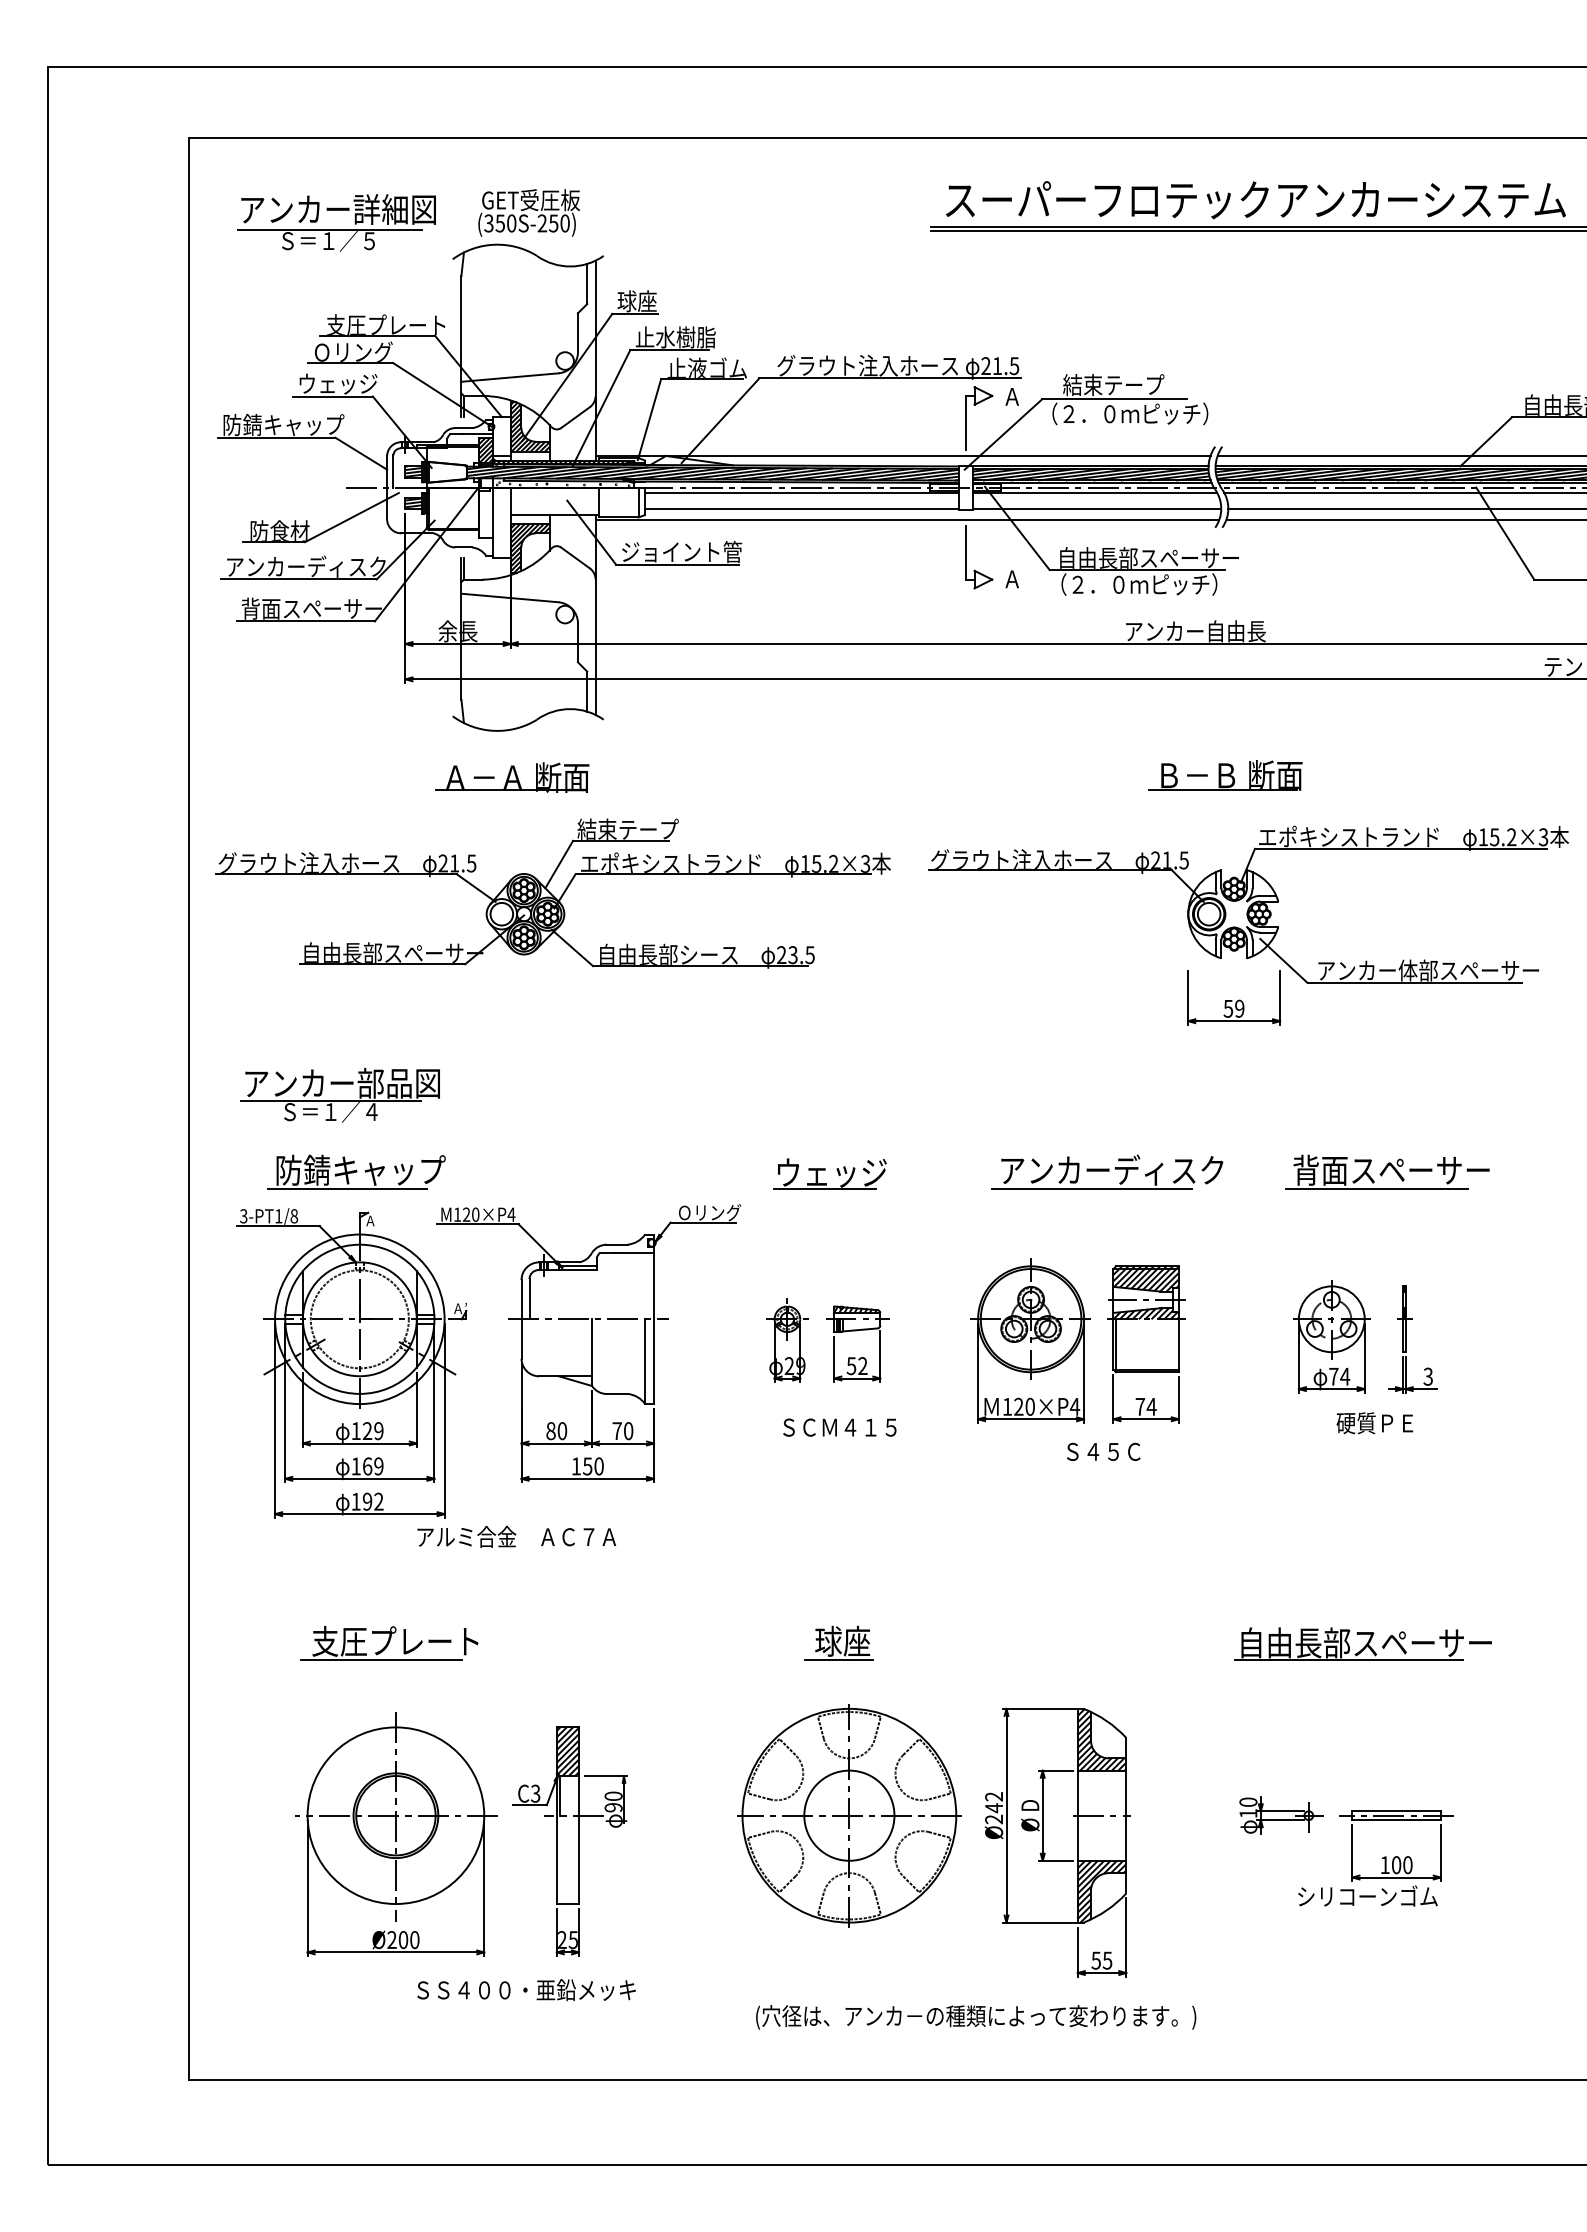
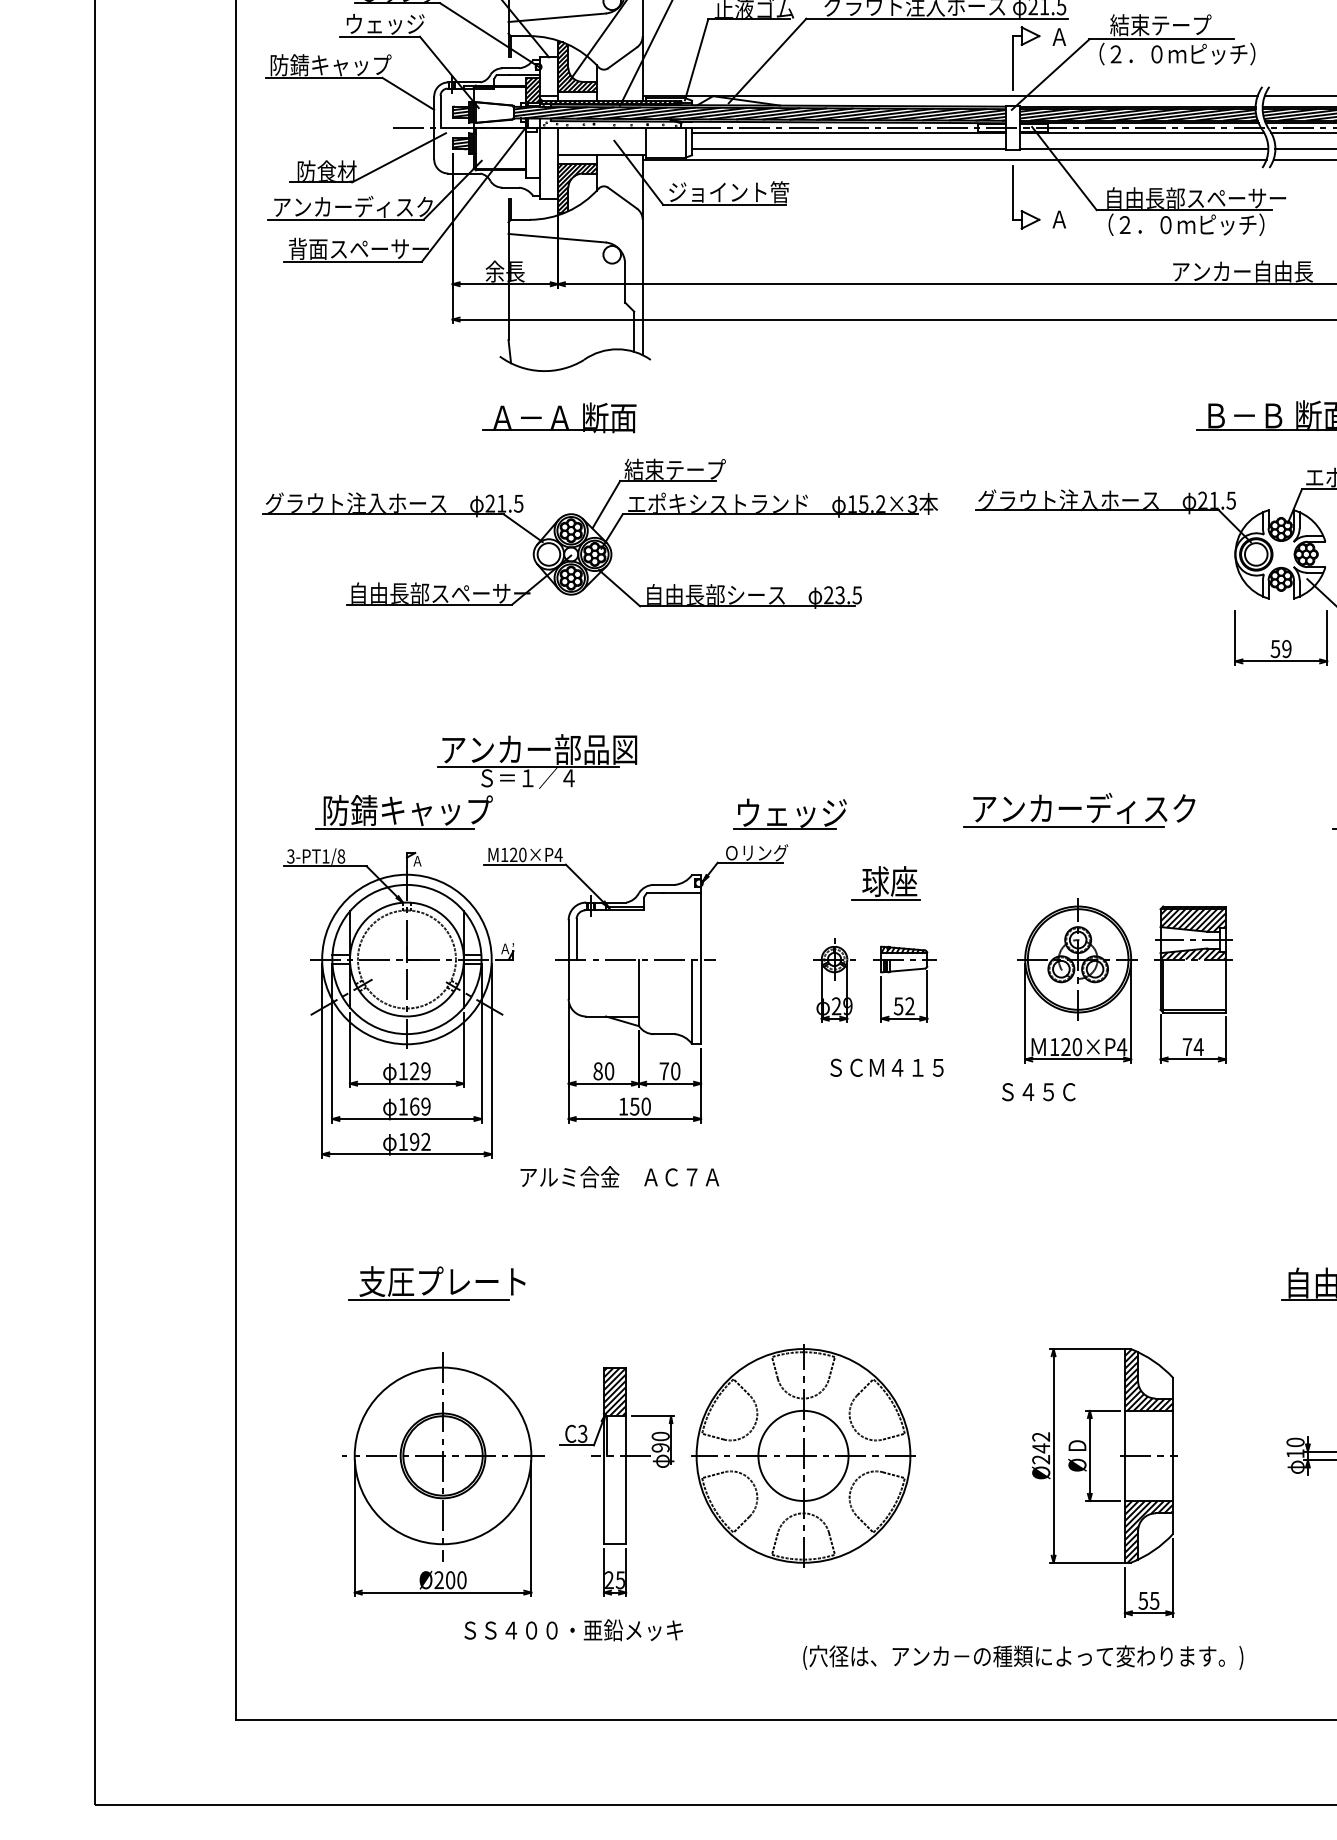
part: (339, 1094) -> (536, 760), moved
part: (1107, 1171) -> (1079, 809), moved
part: (829, 1173) -> (789, 813), moved
text: (1103, 1451) -> (1038, 1091), moved
text: (516, 1536) -> (619, 1176), moved
part: (838, 1642) -> (885, 882), moved
part: (849, 1815) -> (803, 1455), moved

